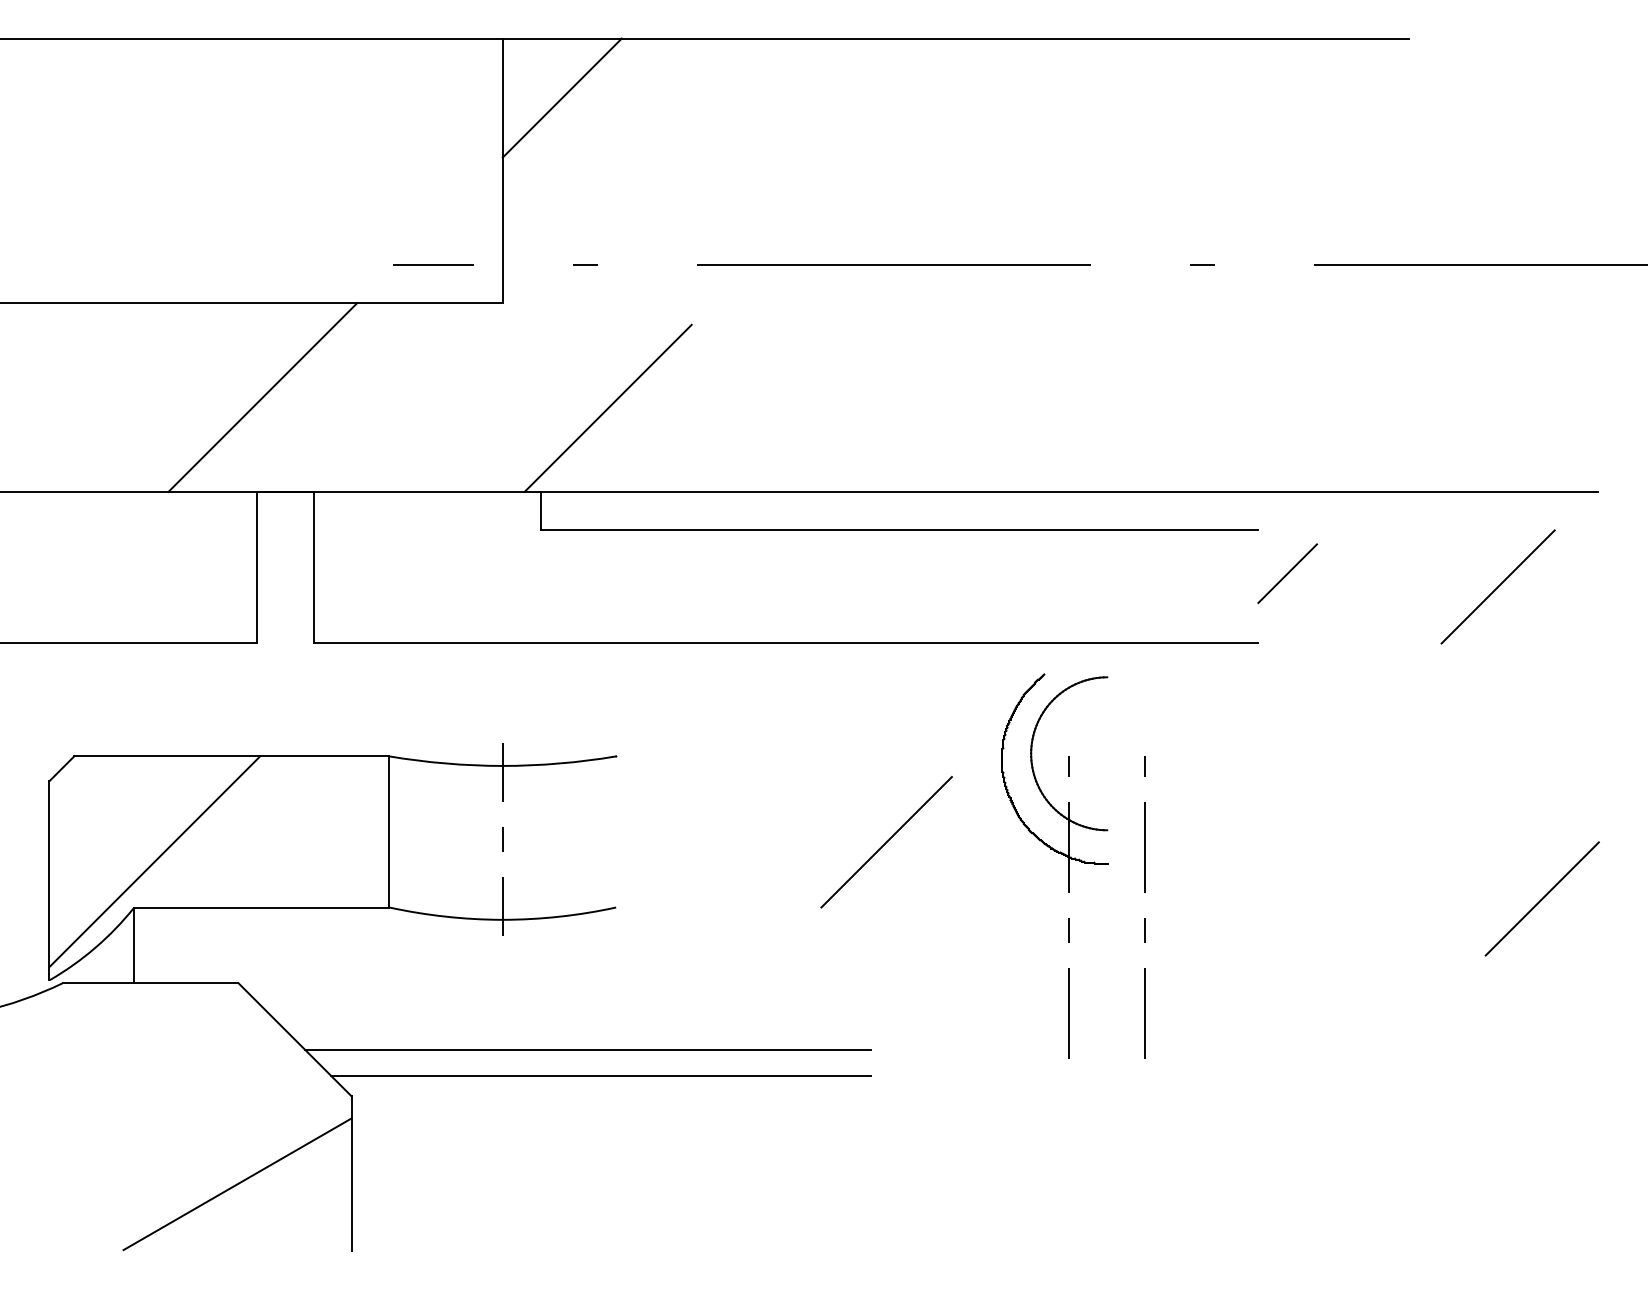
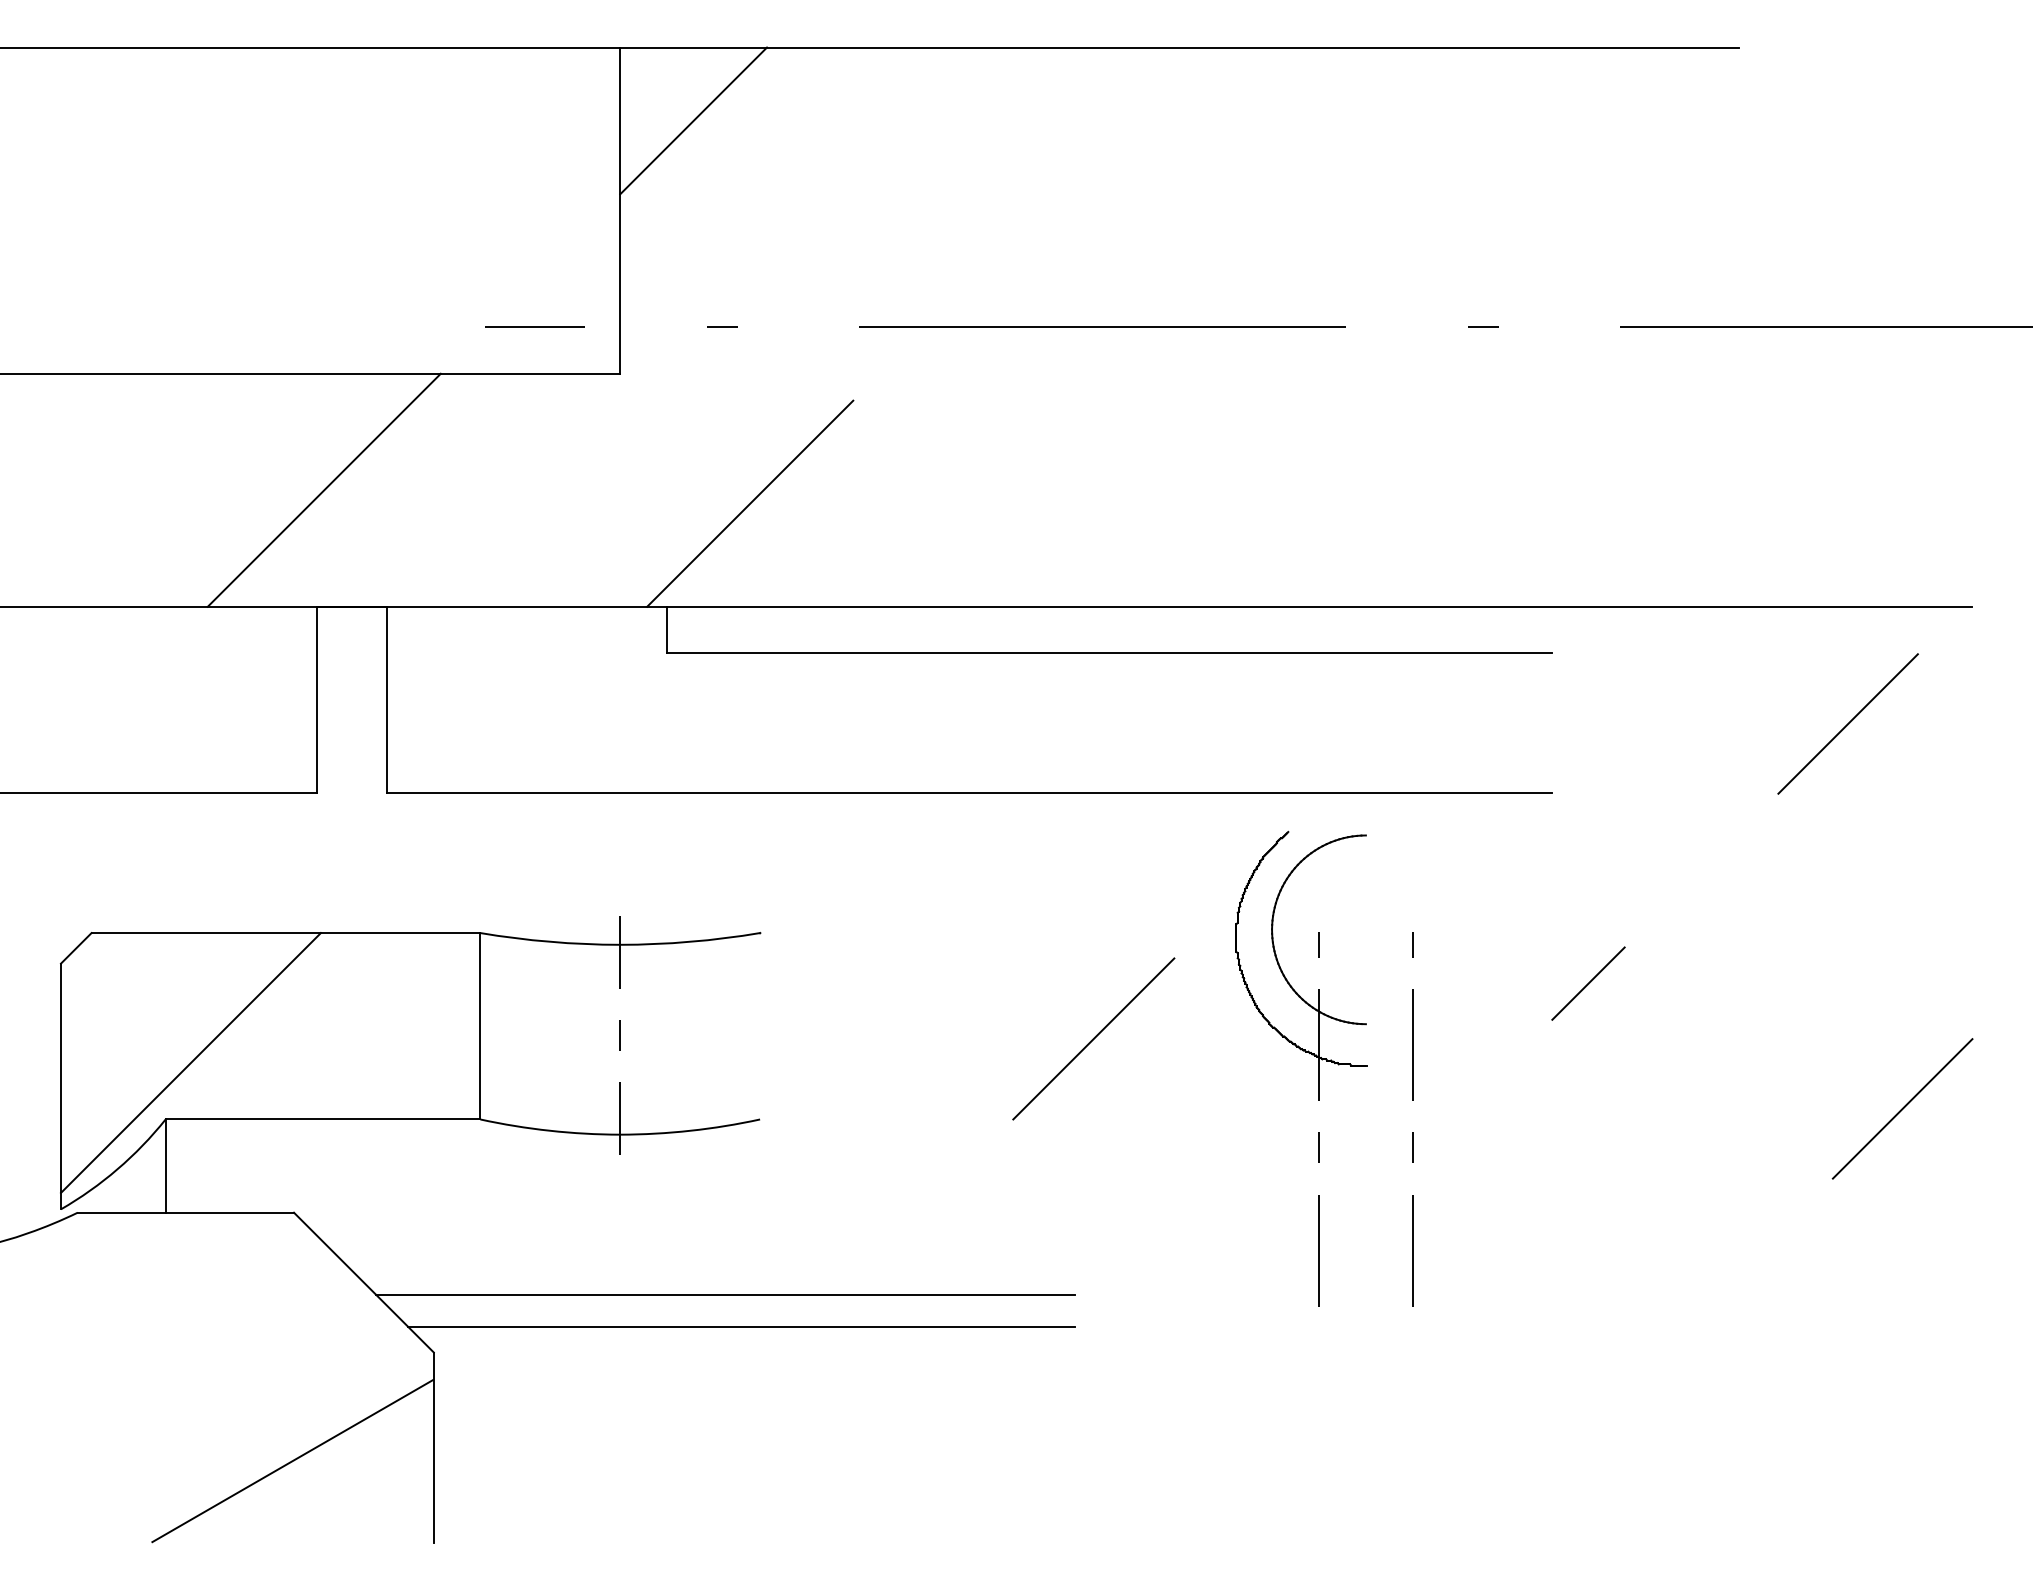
line: (1287, 573) -> (1588, 983), moved

